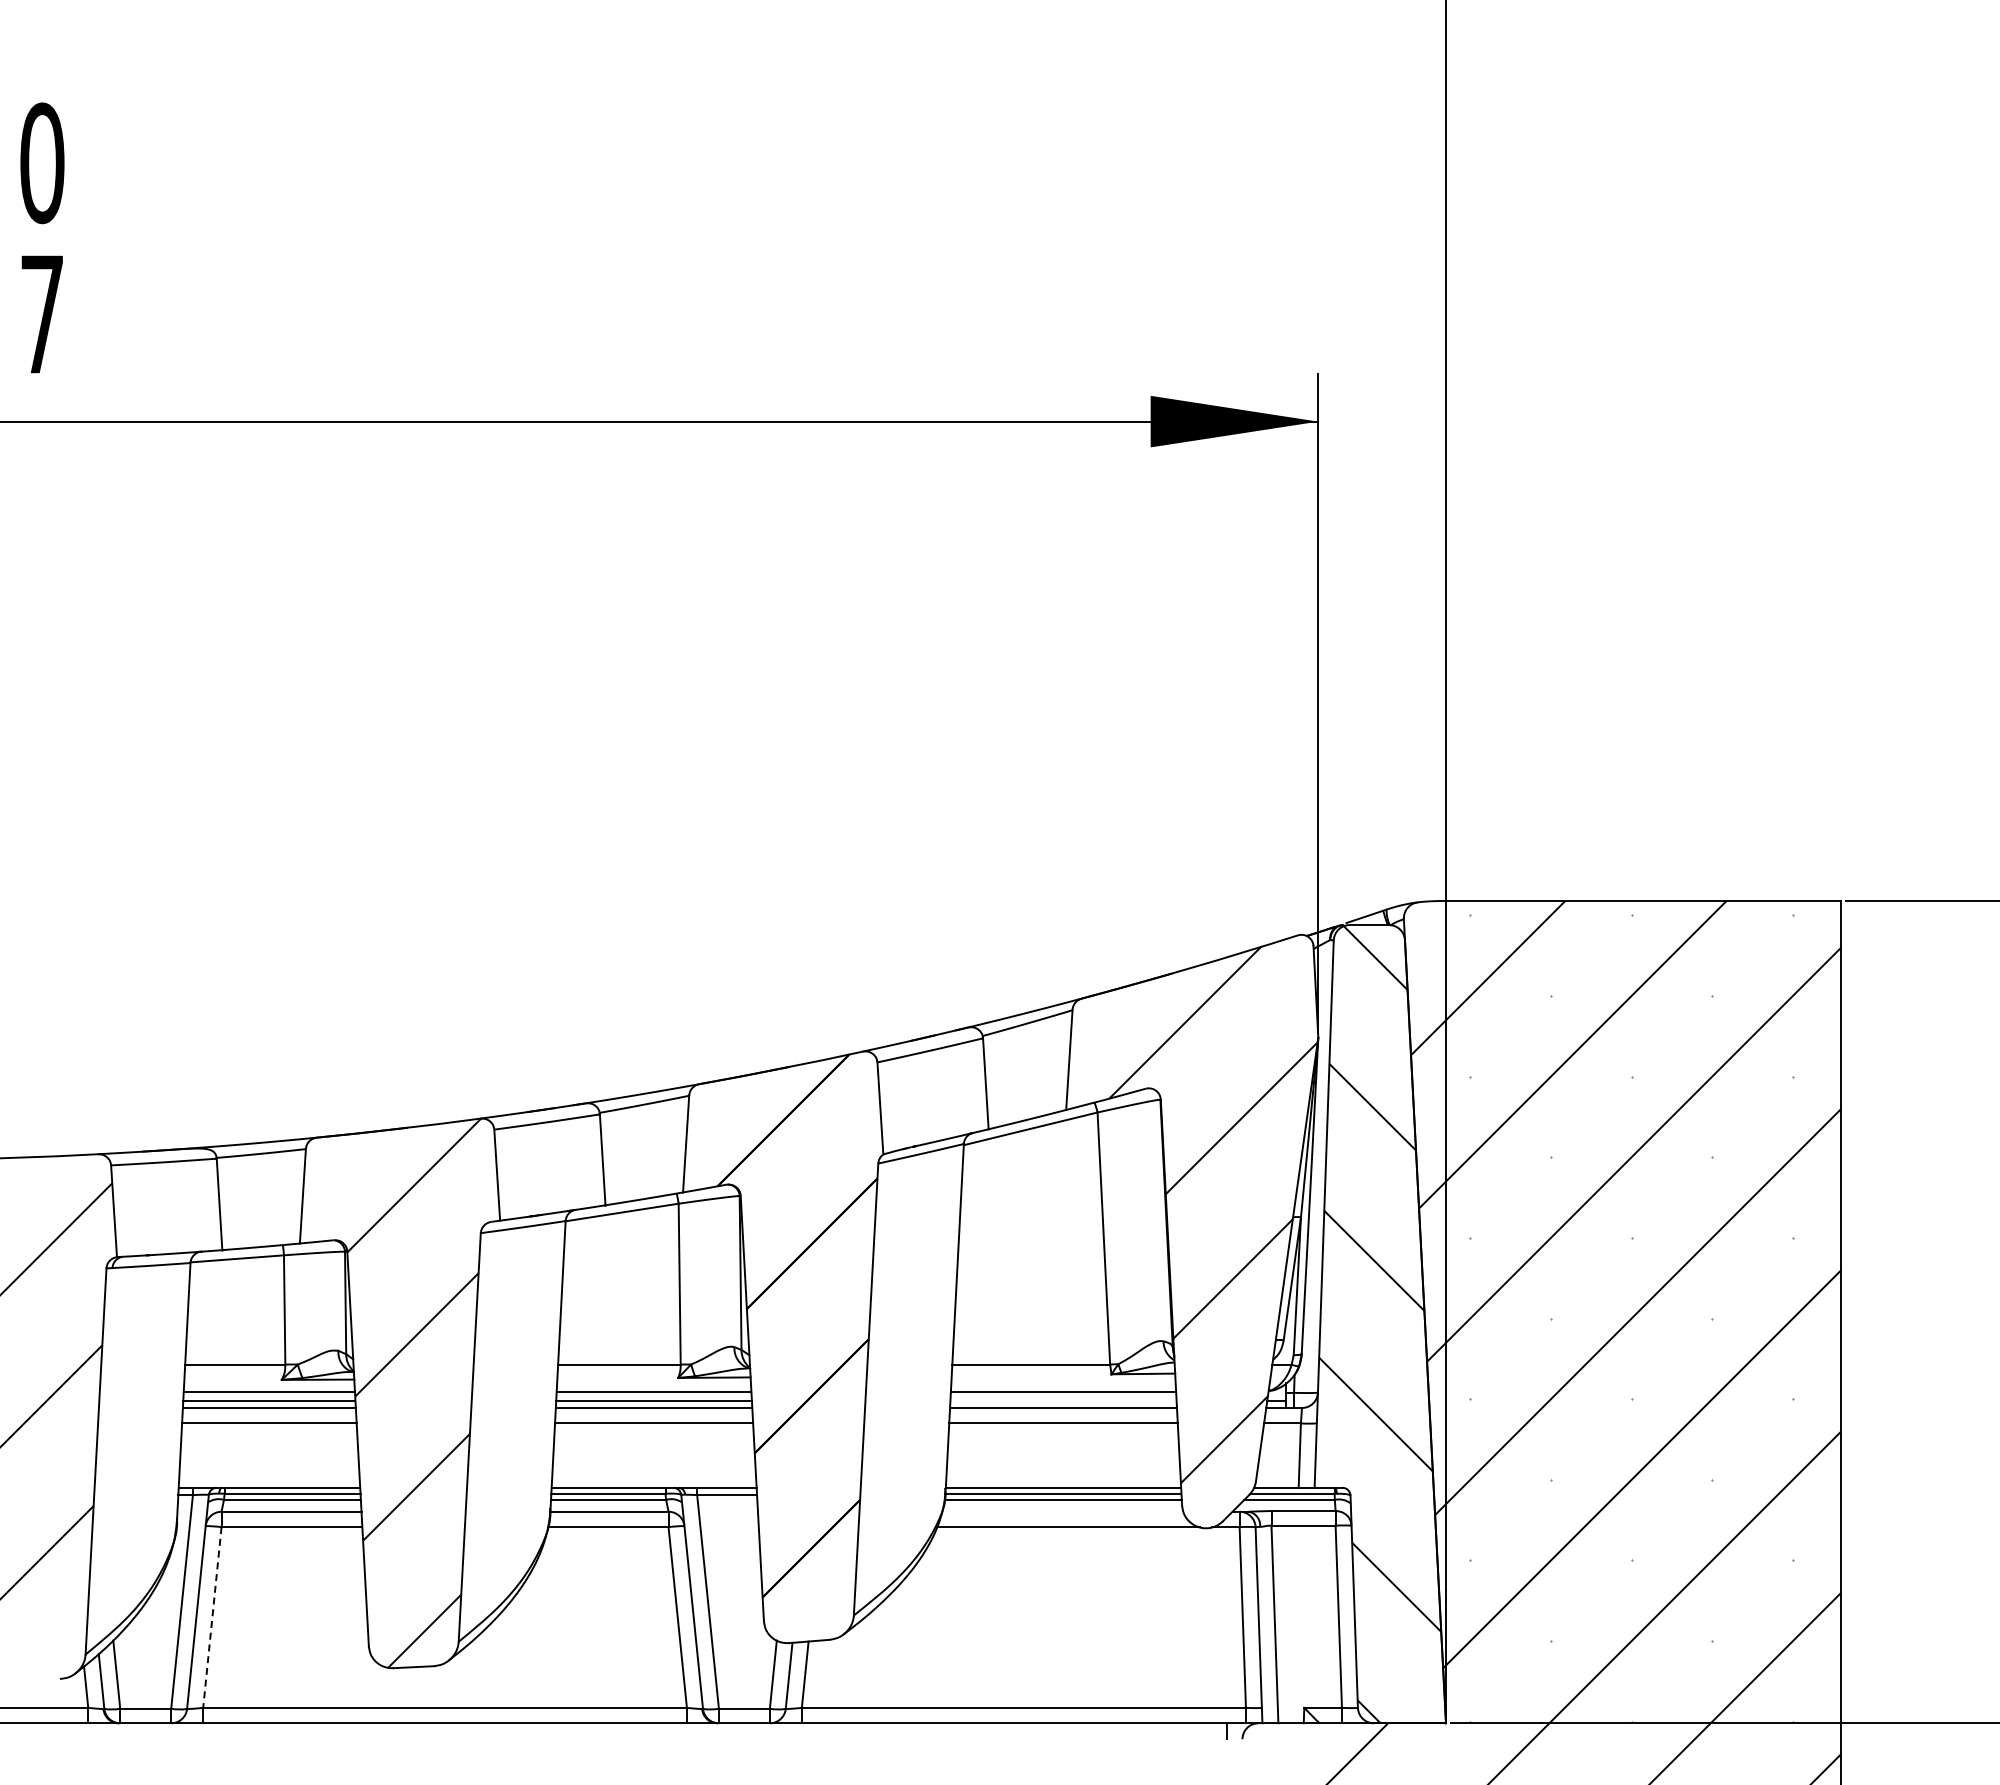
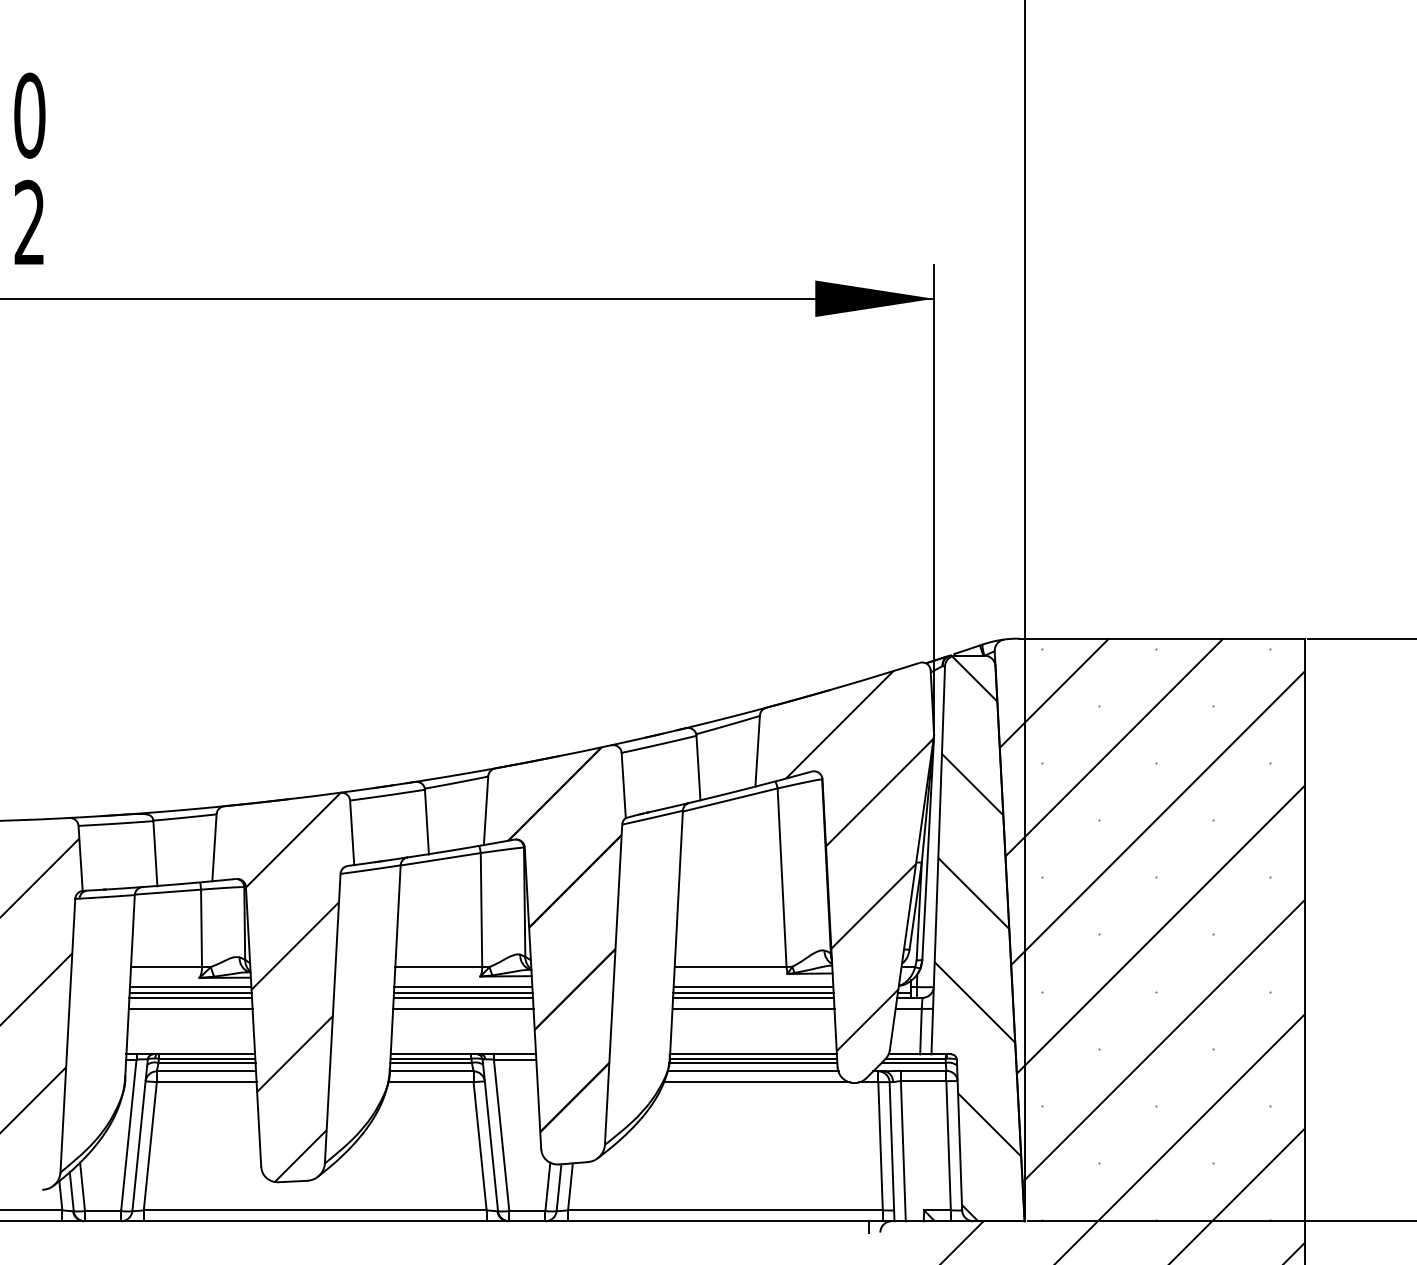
text: (41, 313) -> (29, 222), 7 -> 2
line: (1063, 1401) -> (753, 993), added
line: (1062, 1511) -> (752, 1071), added
line: (212, 1617) -> (150, 1146), dashed -> solid

